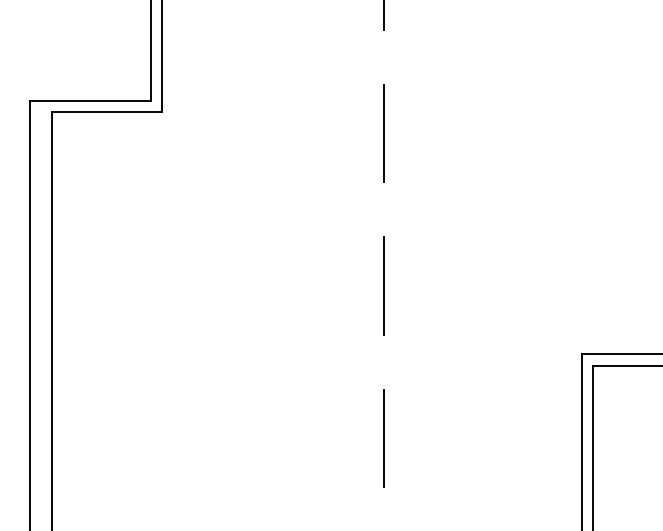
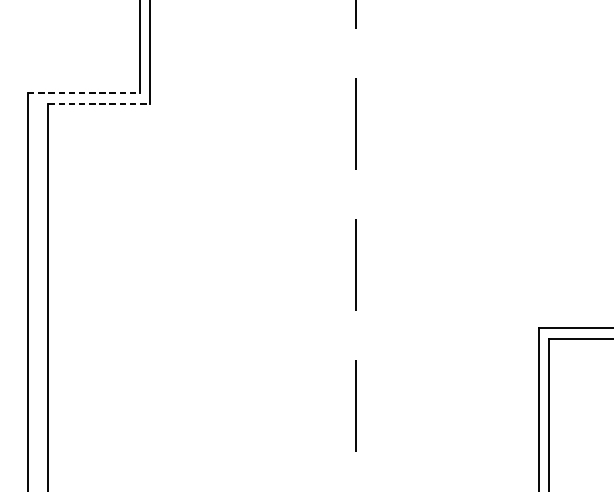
line: (90, 100) -> (83, 93), solid -> dashed
line: (107, 111) -> (99, 103), solid -> dashed

